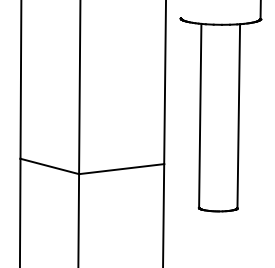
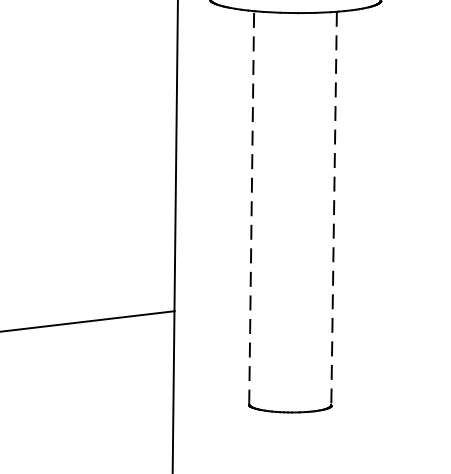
line: (200, 115) -> (252, 207), solid -> dashed
line: (238, 116) -> (333, 209), solid -> dashed

